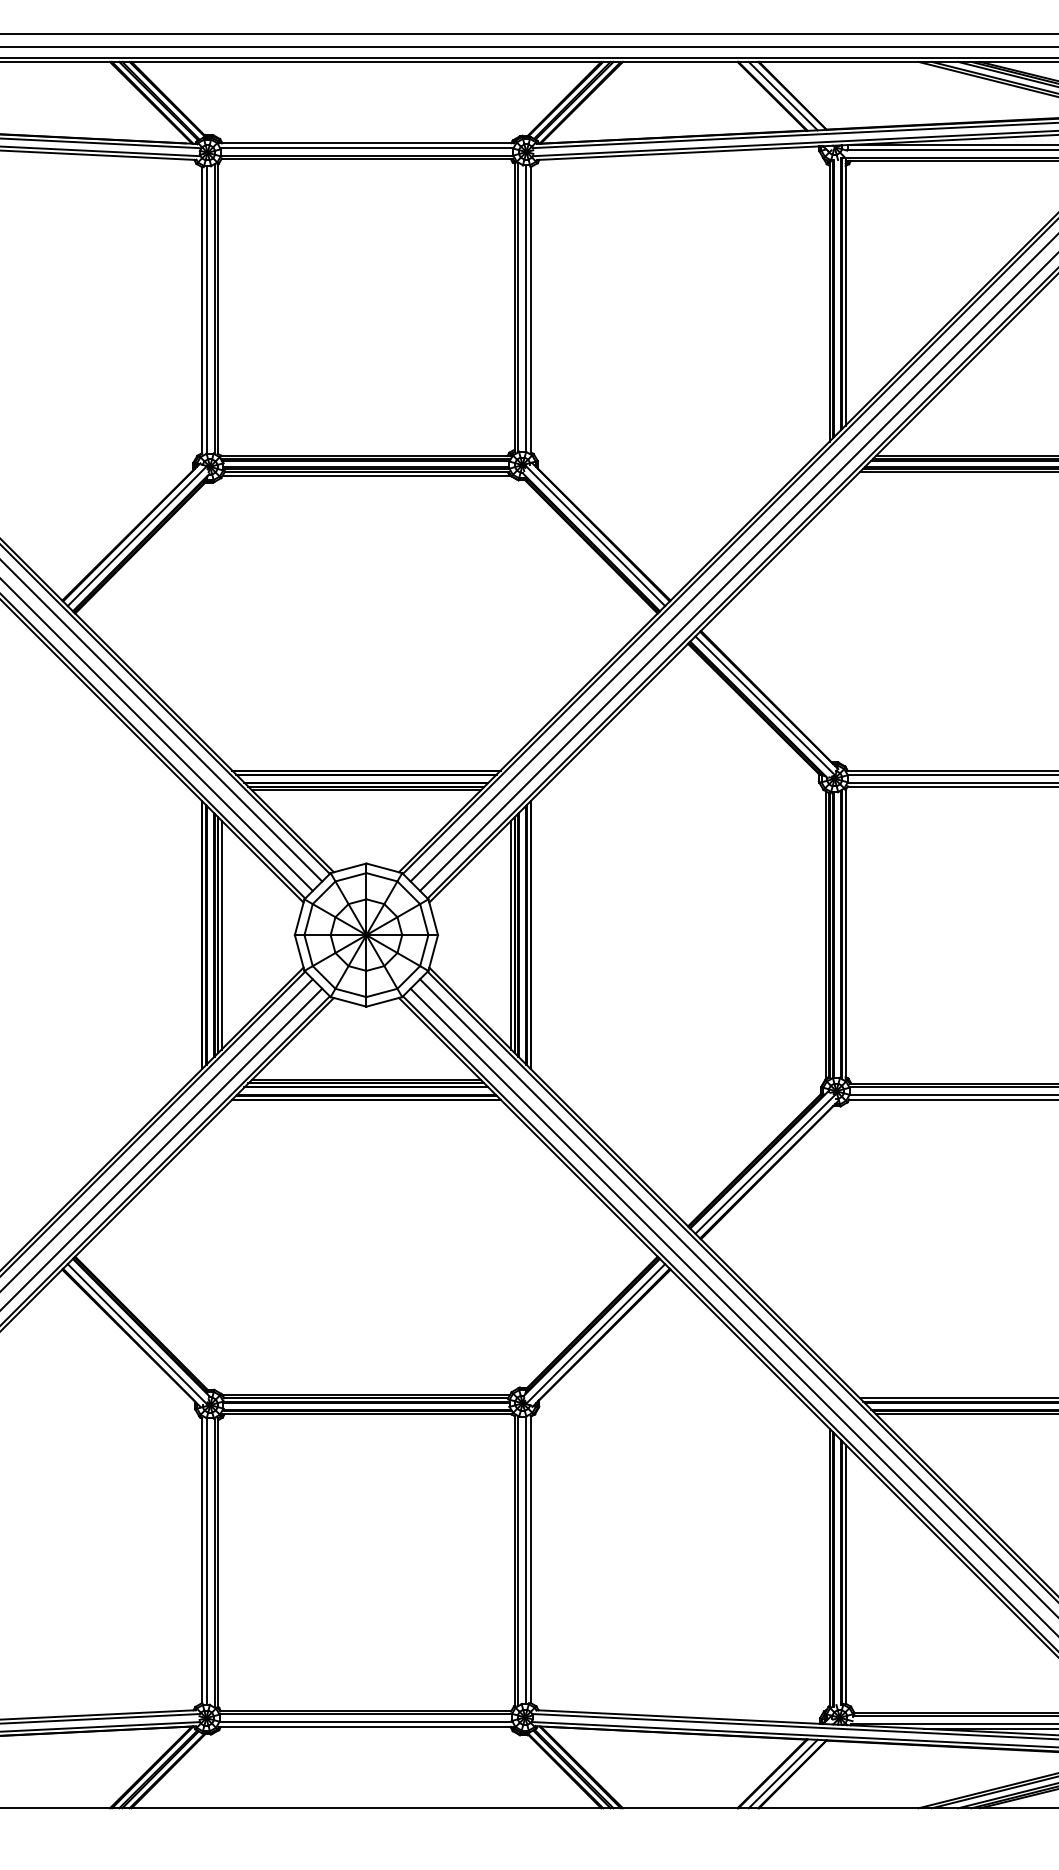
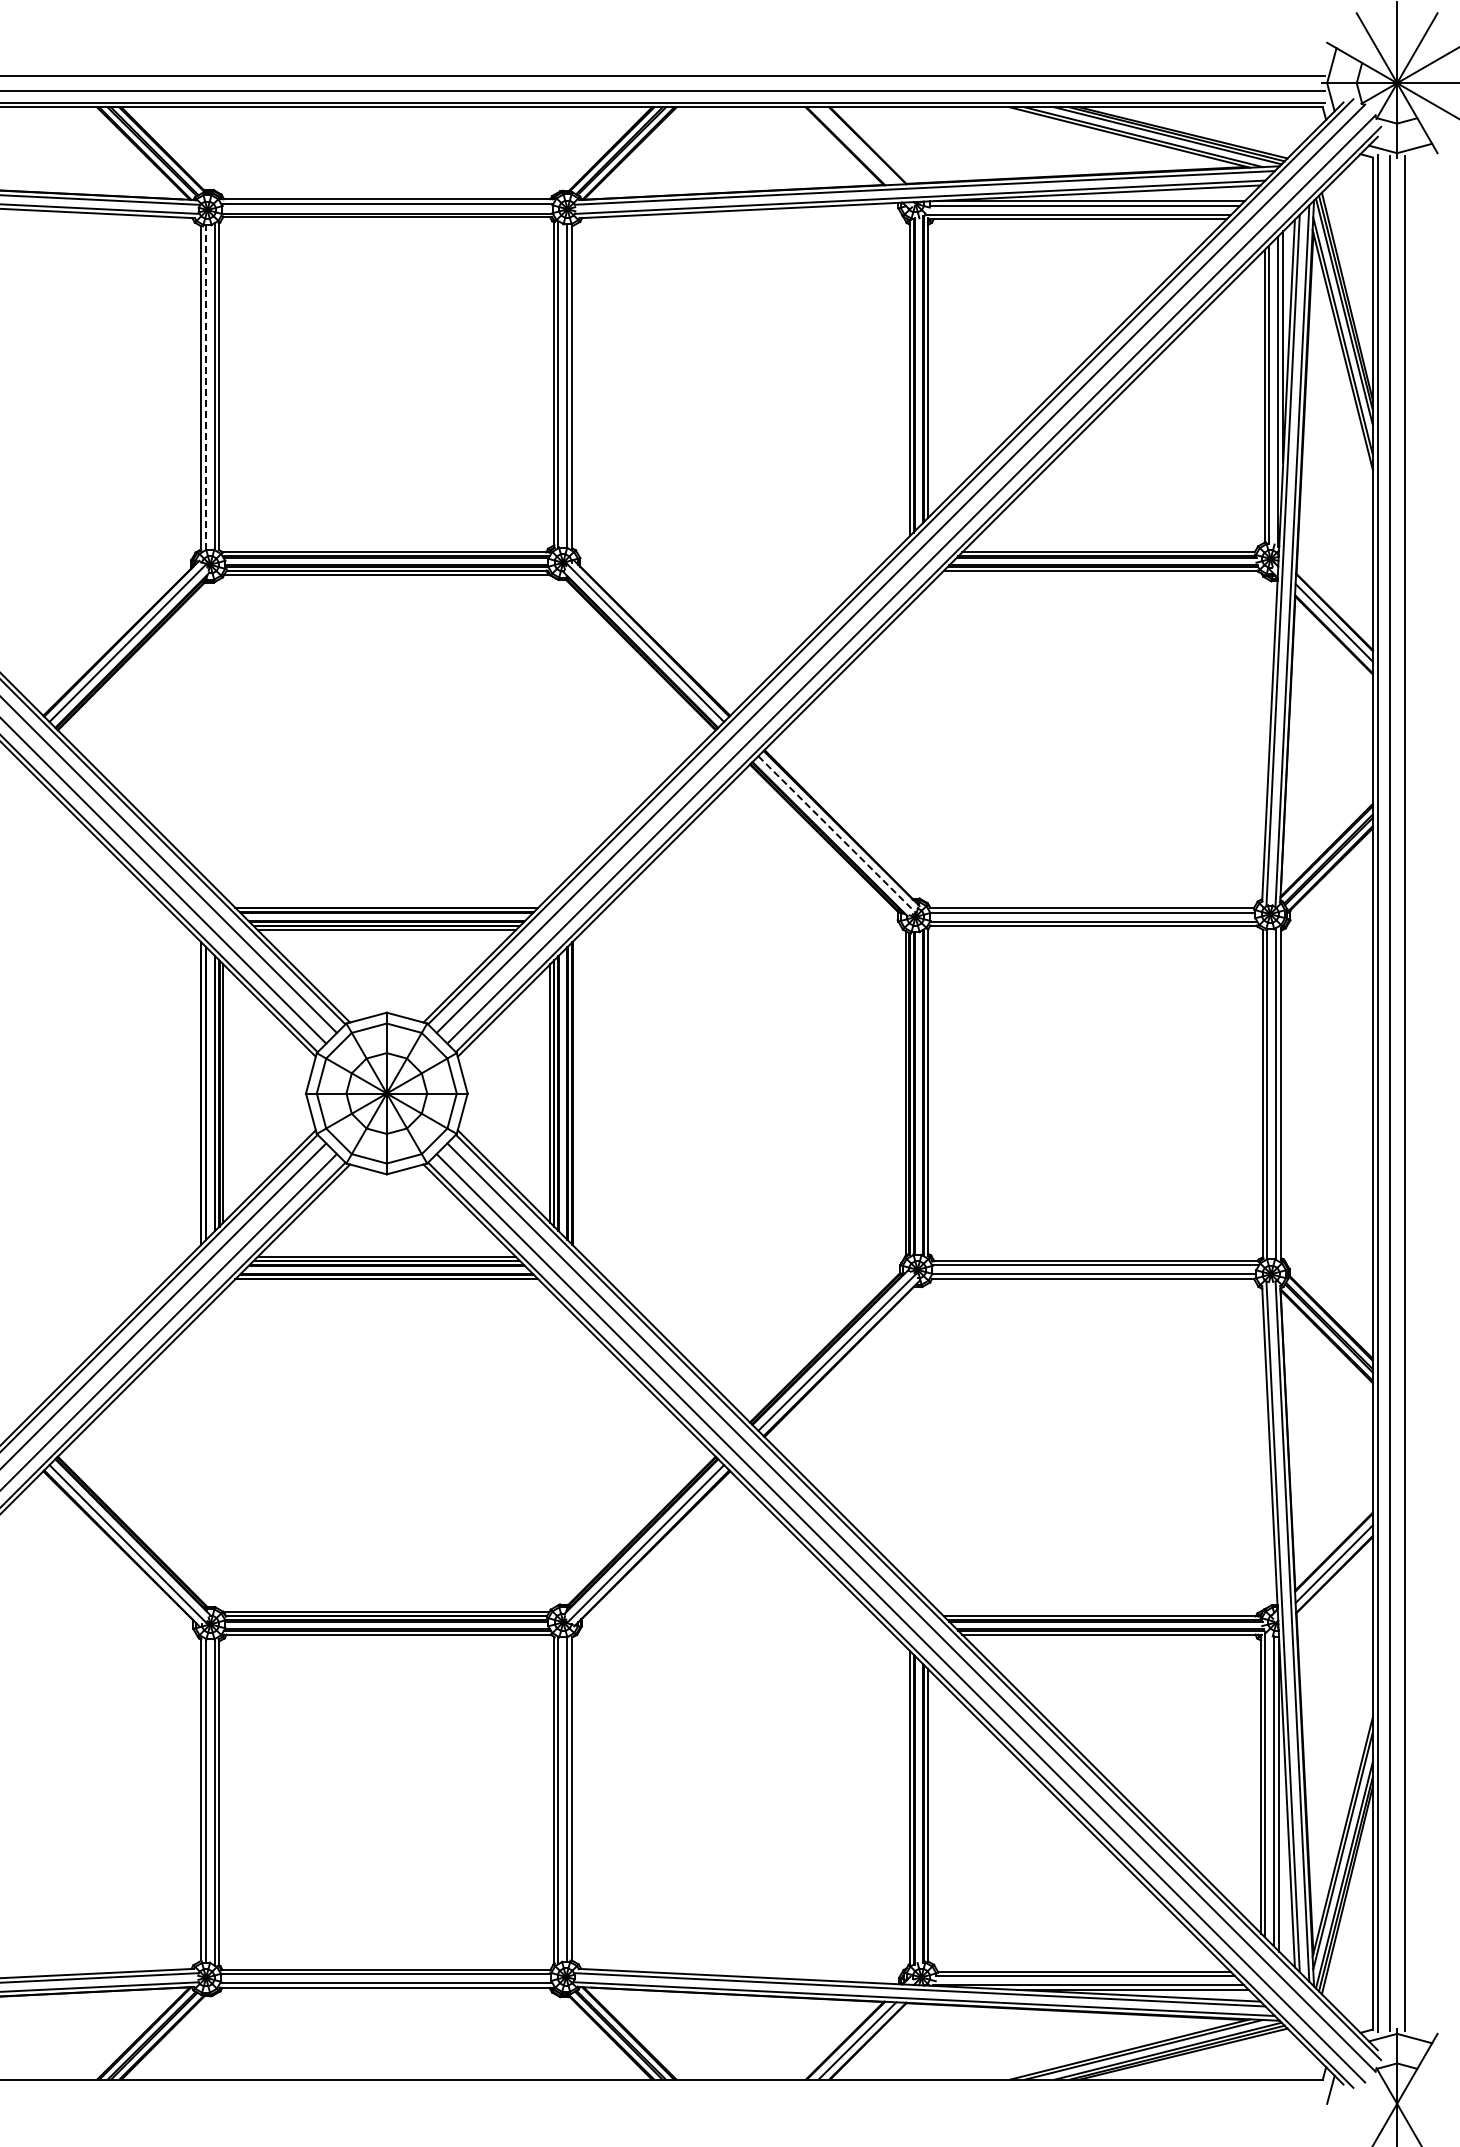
line: (783, 95) -> (857, 145), removed
line: (206, 309) -> (206, 386), solid -> dashed
line: (765, 706) -> (837, 835), solid -> dashed

